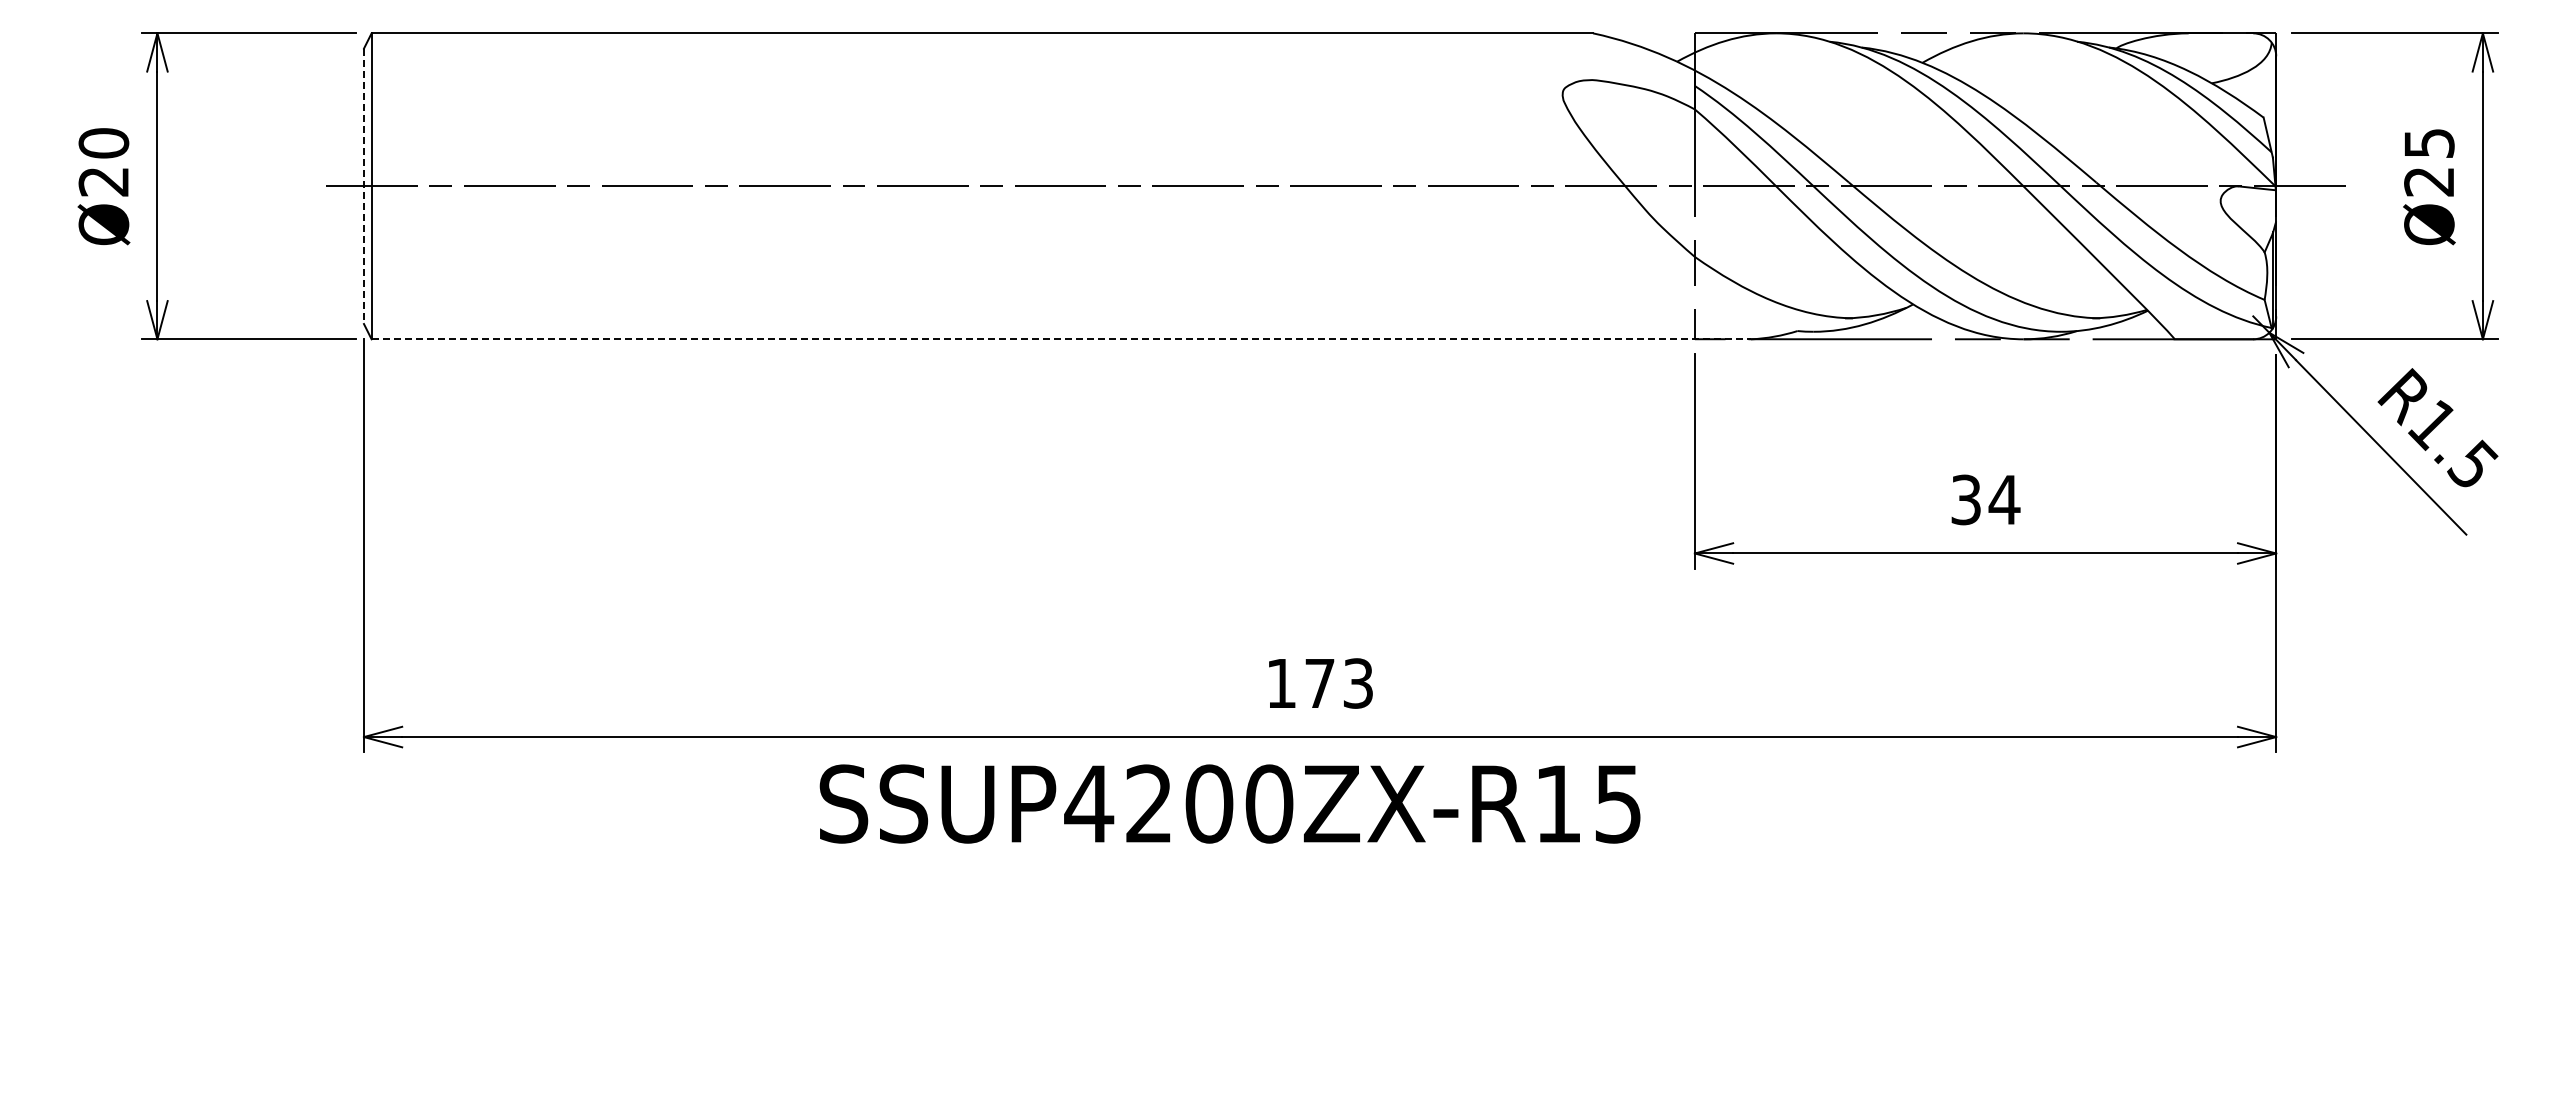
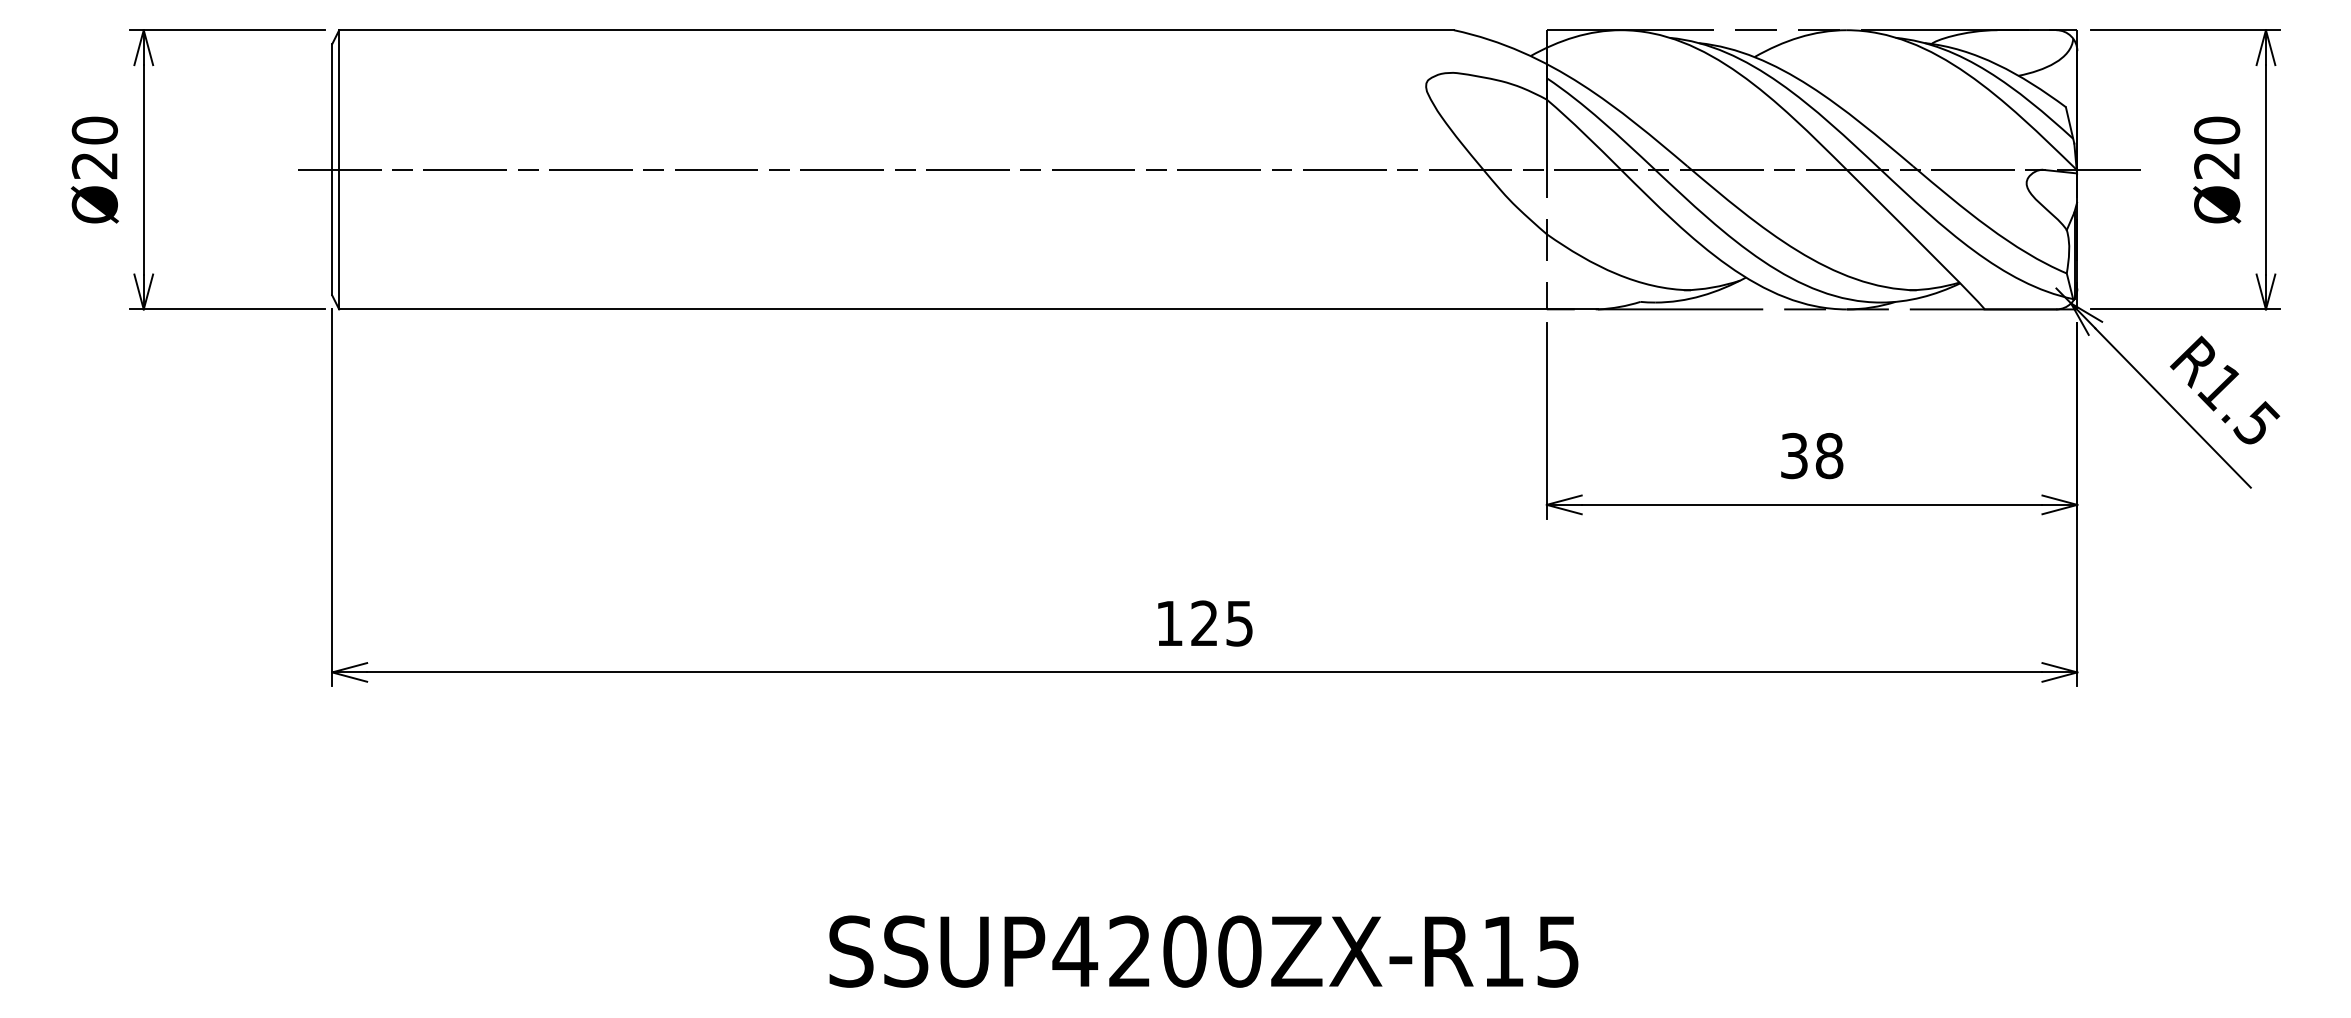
text: (2429, 143) -> (2217, 130), Ø25 -> Ø20
line: (363, 186) -> (331, 169), dashed -> solid
line: (1061, 339) -> (968, 309), dashed -> solid
text: (2004, 499) -> (1829, 455), 34 -> 38
text: (1338, 683) -> (1221, 623), 173 -> 125
text: (1229, 803) -> (1203, 951), moved

